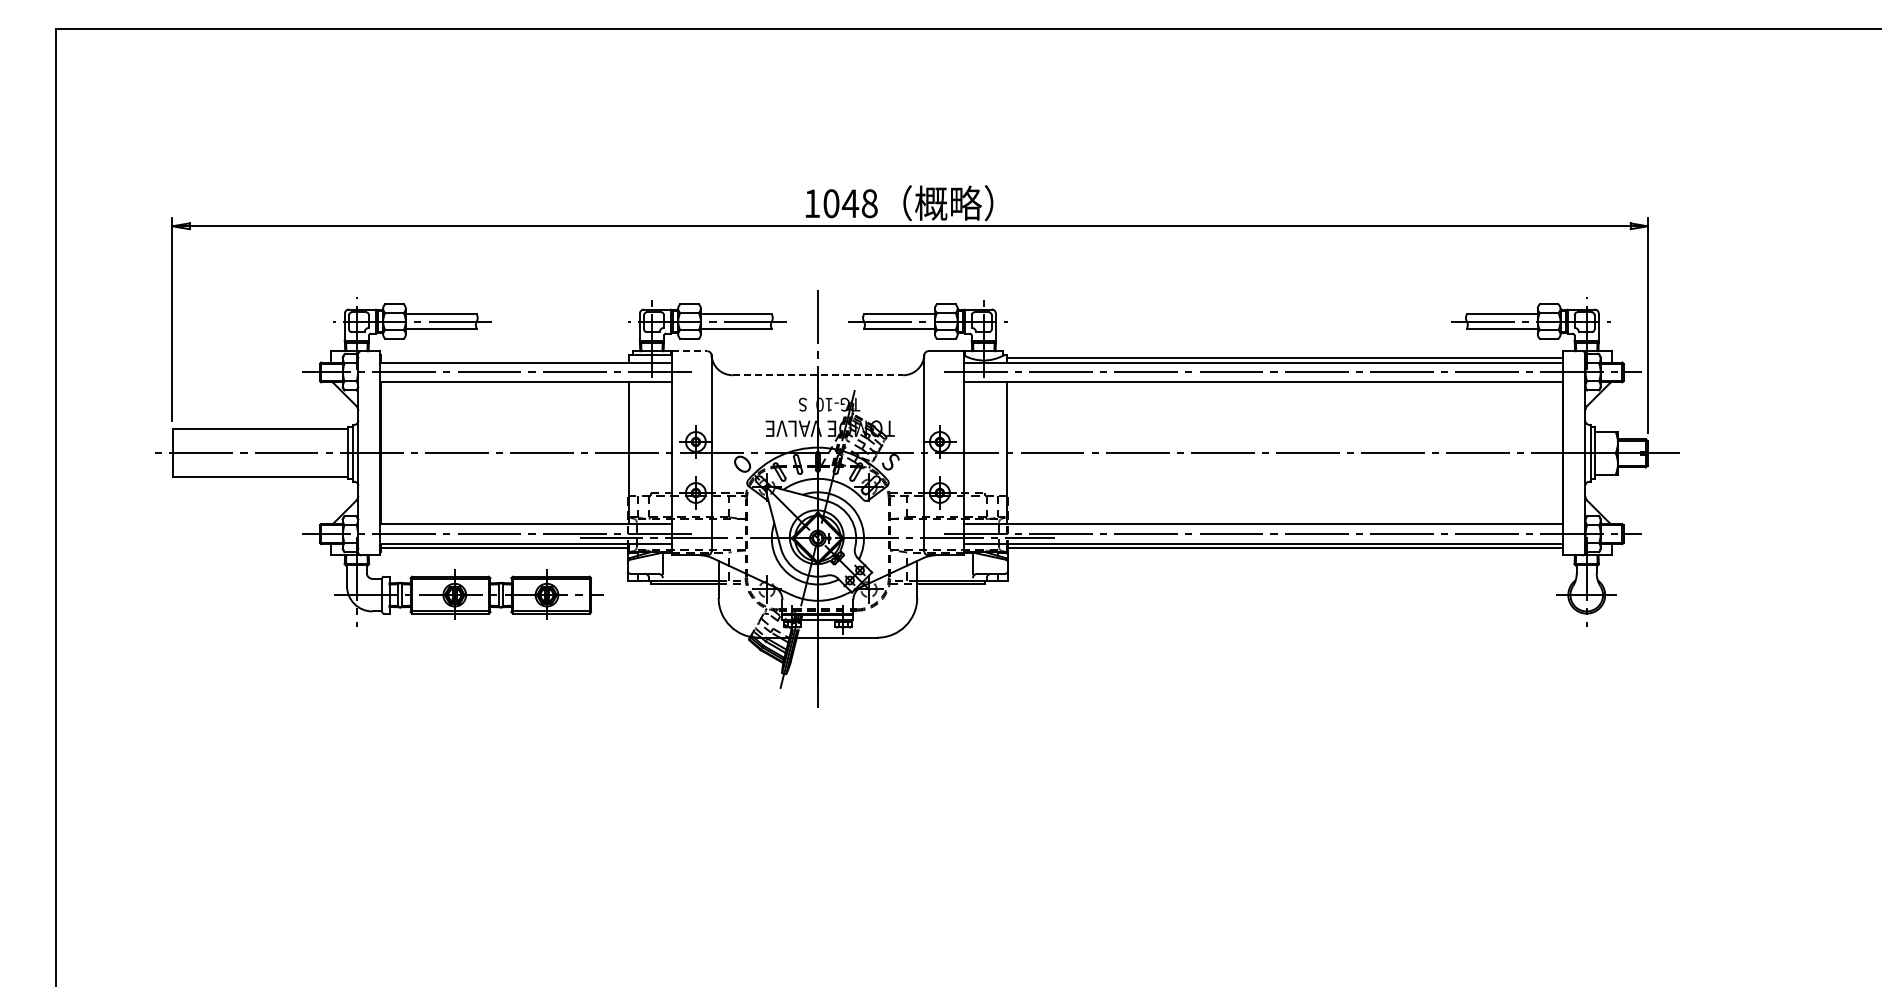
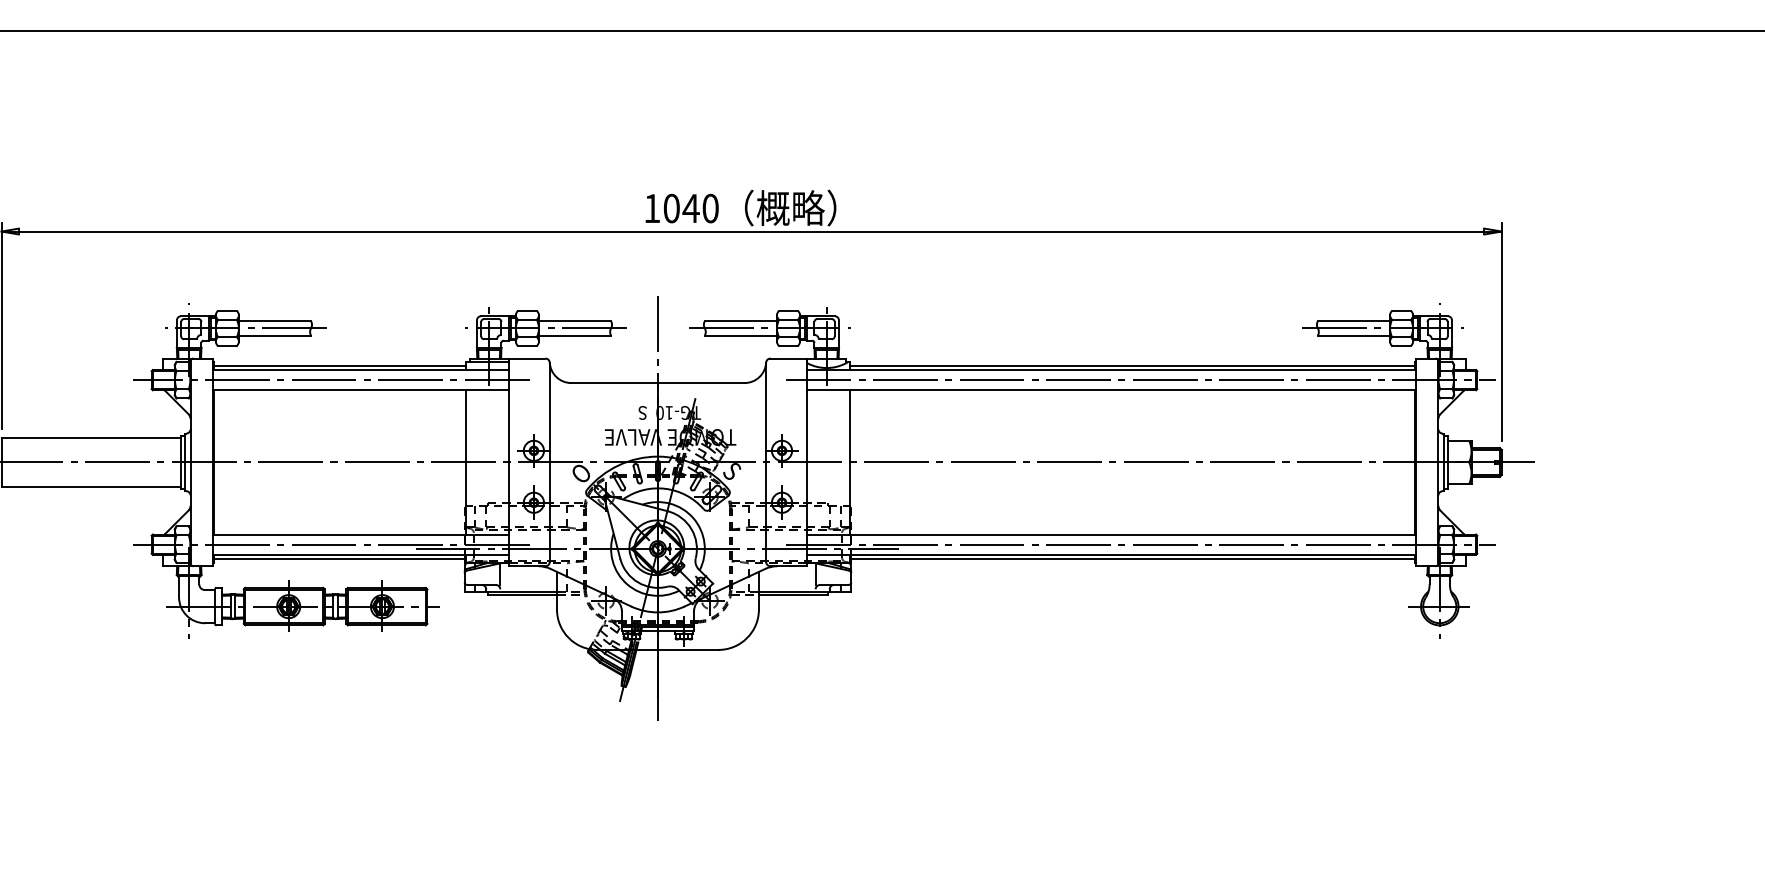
text: (869, 203) -> (710, 208), 1048 -> 1040
line: (689, 351) -> (527, 358), dashed -> solid
line: (505, 358) -> (340, 365), added
line: (818, 375) -> (658, 383), dashed -> solid

